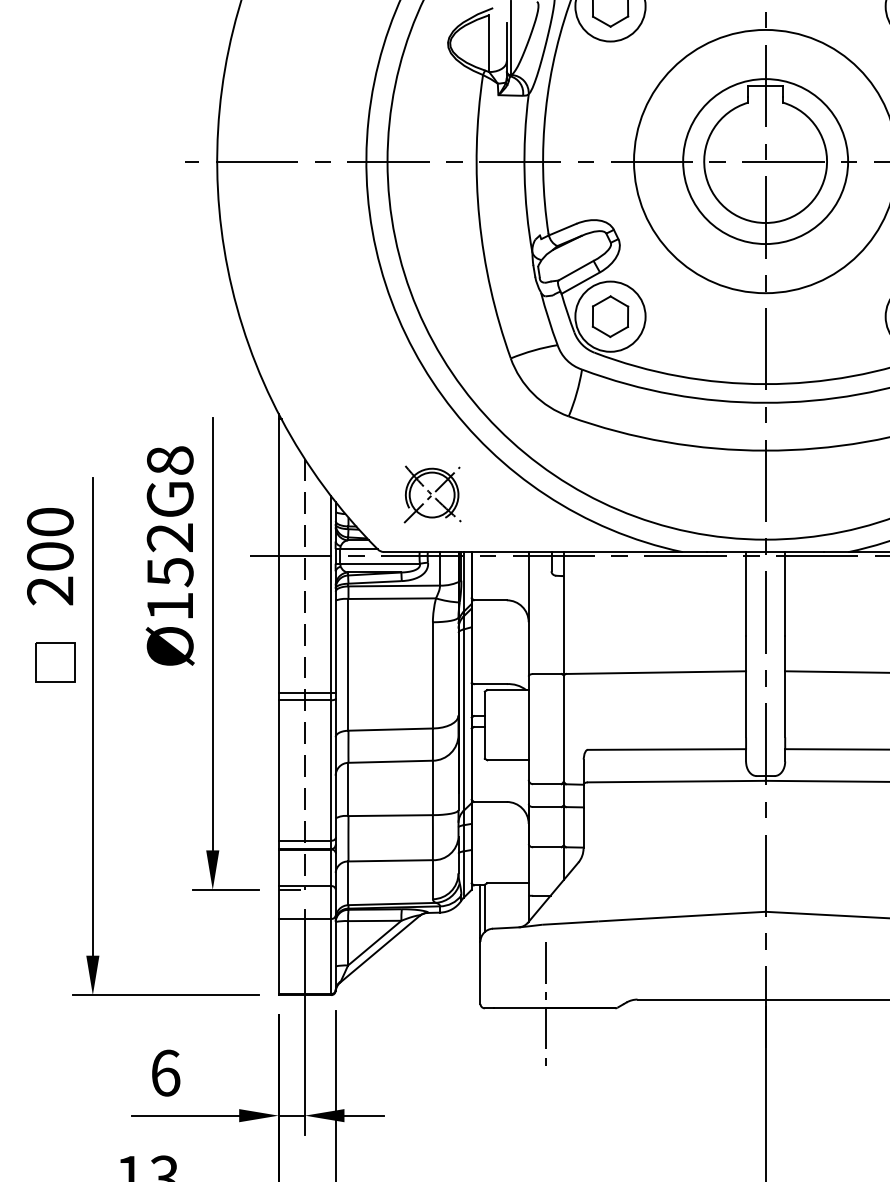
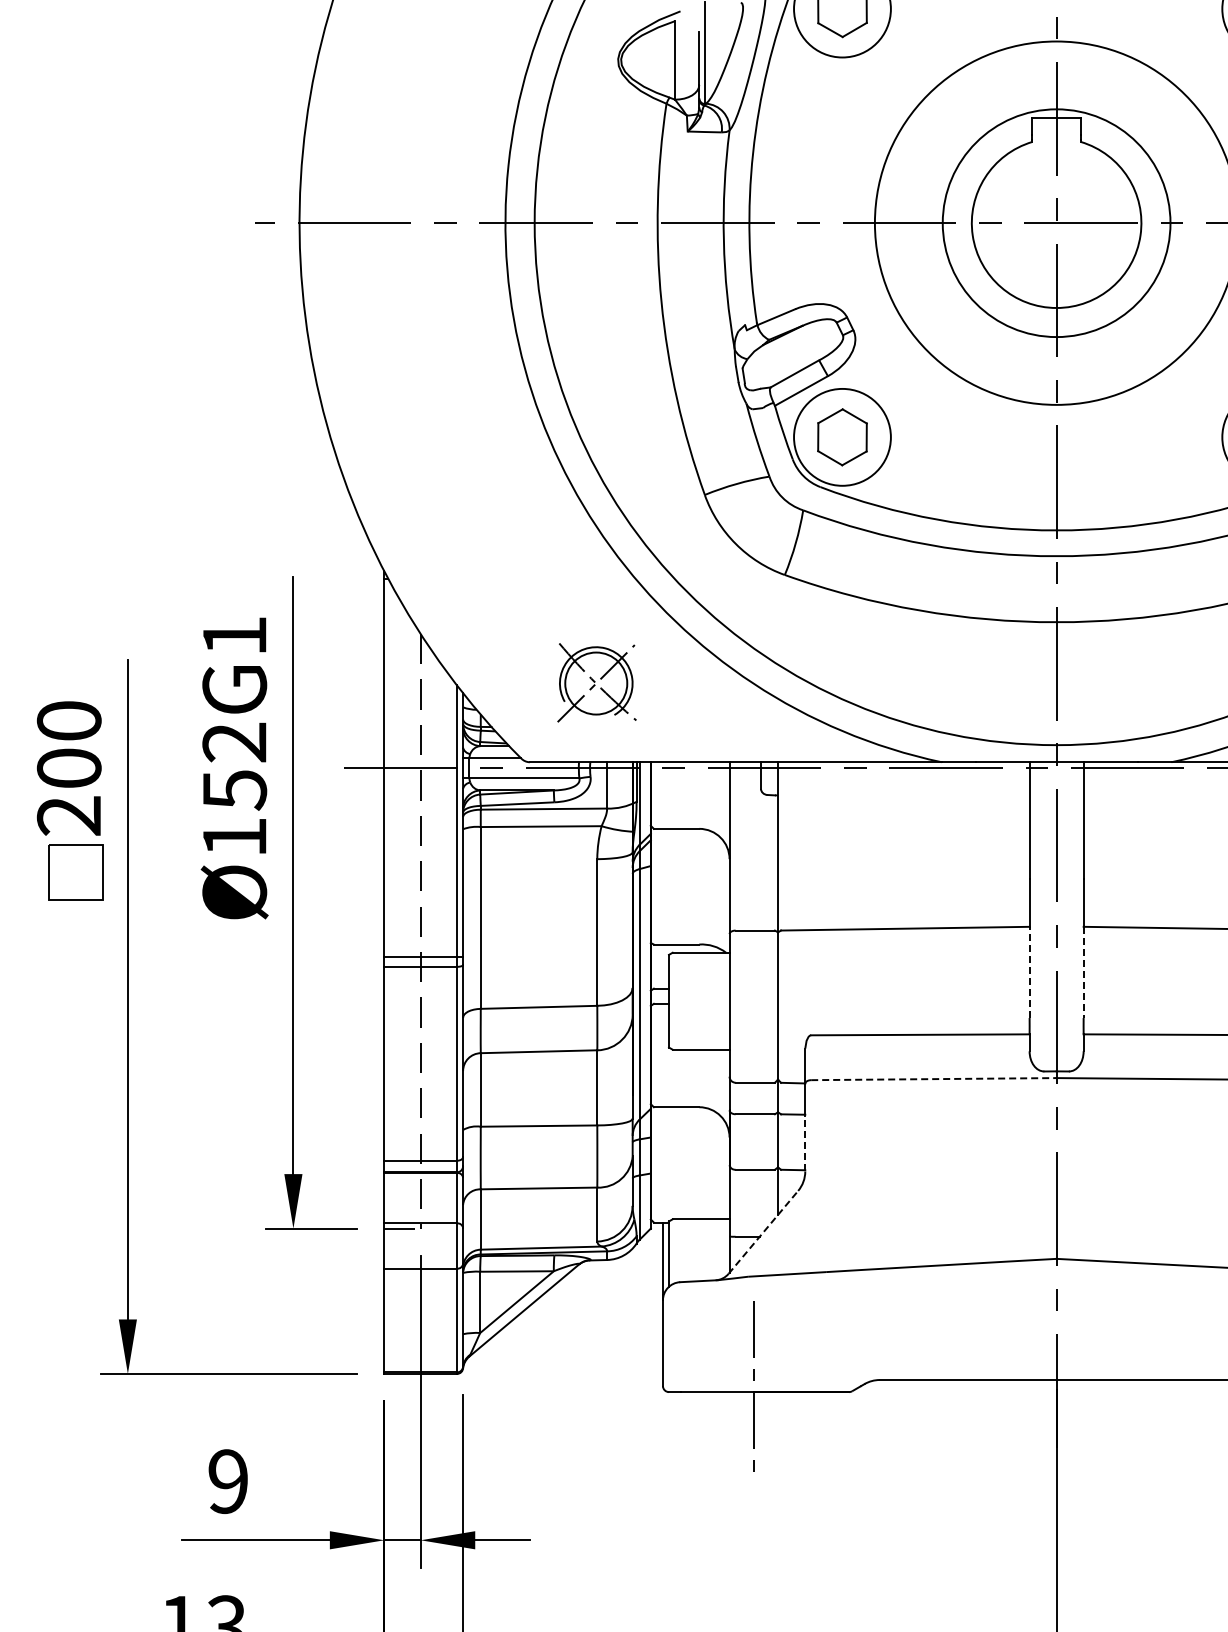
text: (170, 460) -> (234, 635), Ø152G8 -> Ø152G1
part: (54, 662) -> (75, 872), moved
line: (745, 704) -> (1029, 972), solid -> dashed
line: (785, 704) -> (1083, 972), solid -> dashed
line: (676, 781) -> (933, 1079), solid -> dashed
line: (583, 828) -> (805, 1143), solid -> dashed
line: (553, 892) -> (763, 1232), solid -> dashed
text: (165, 1073) -> (228, 1481), 6 -> 9

